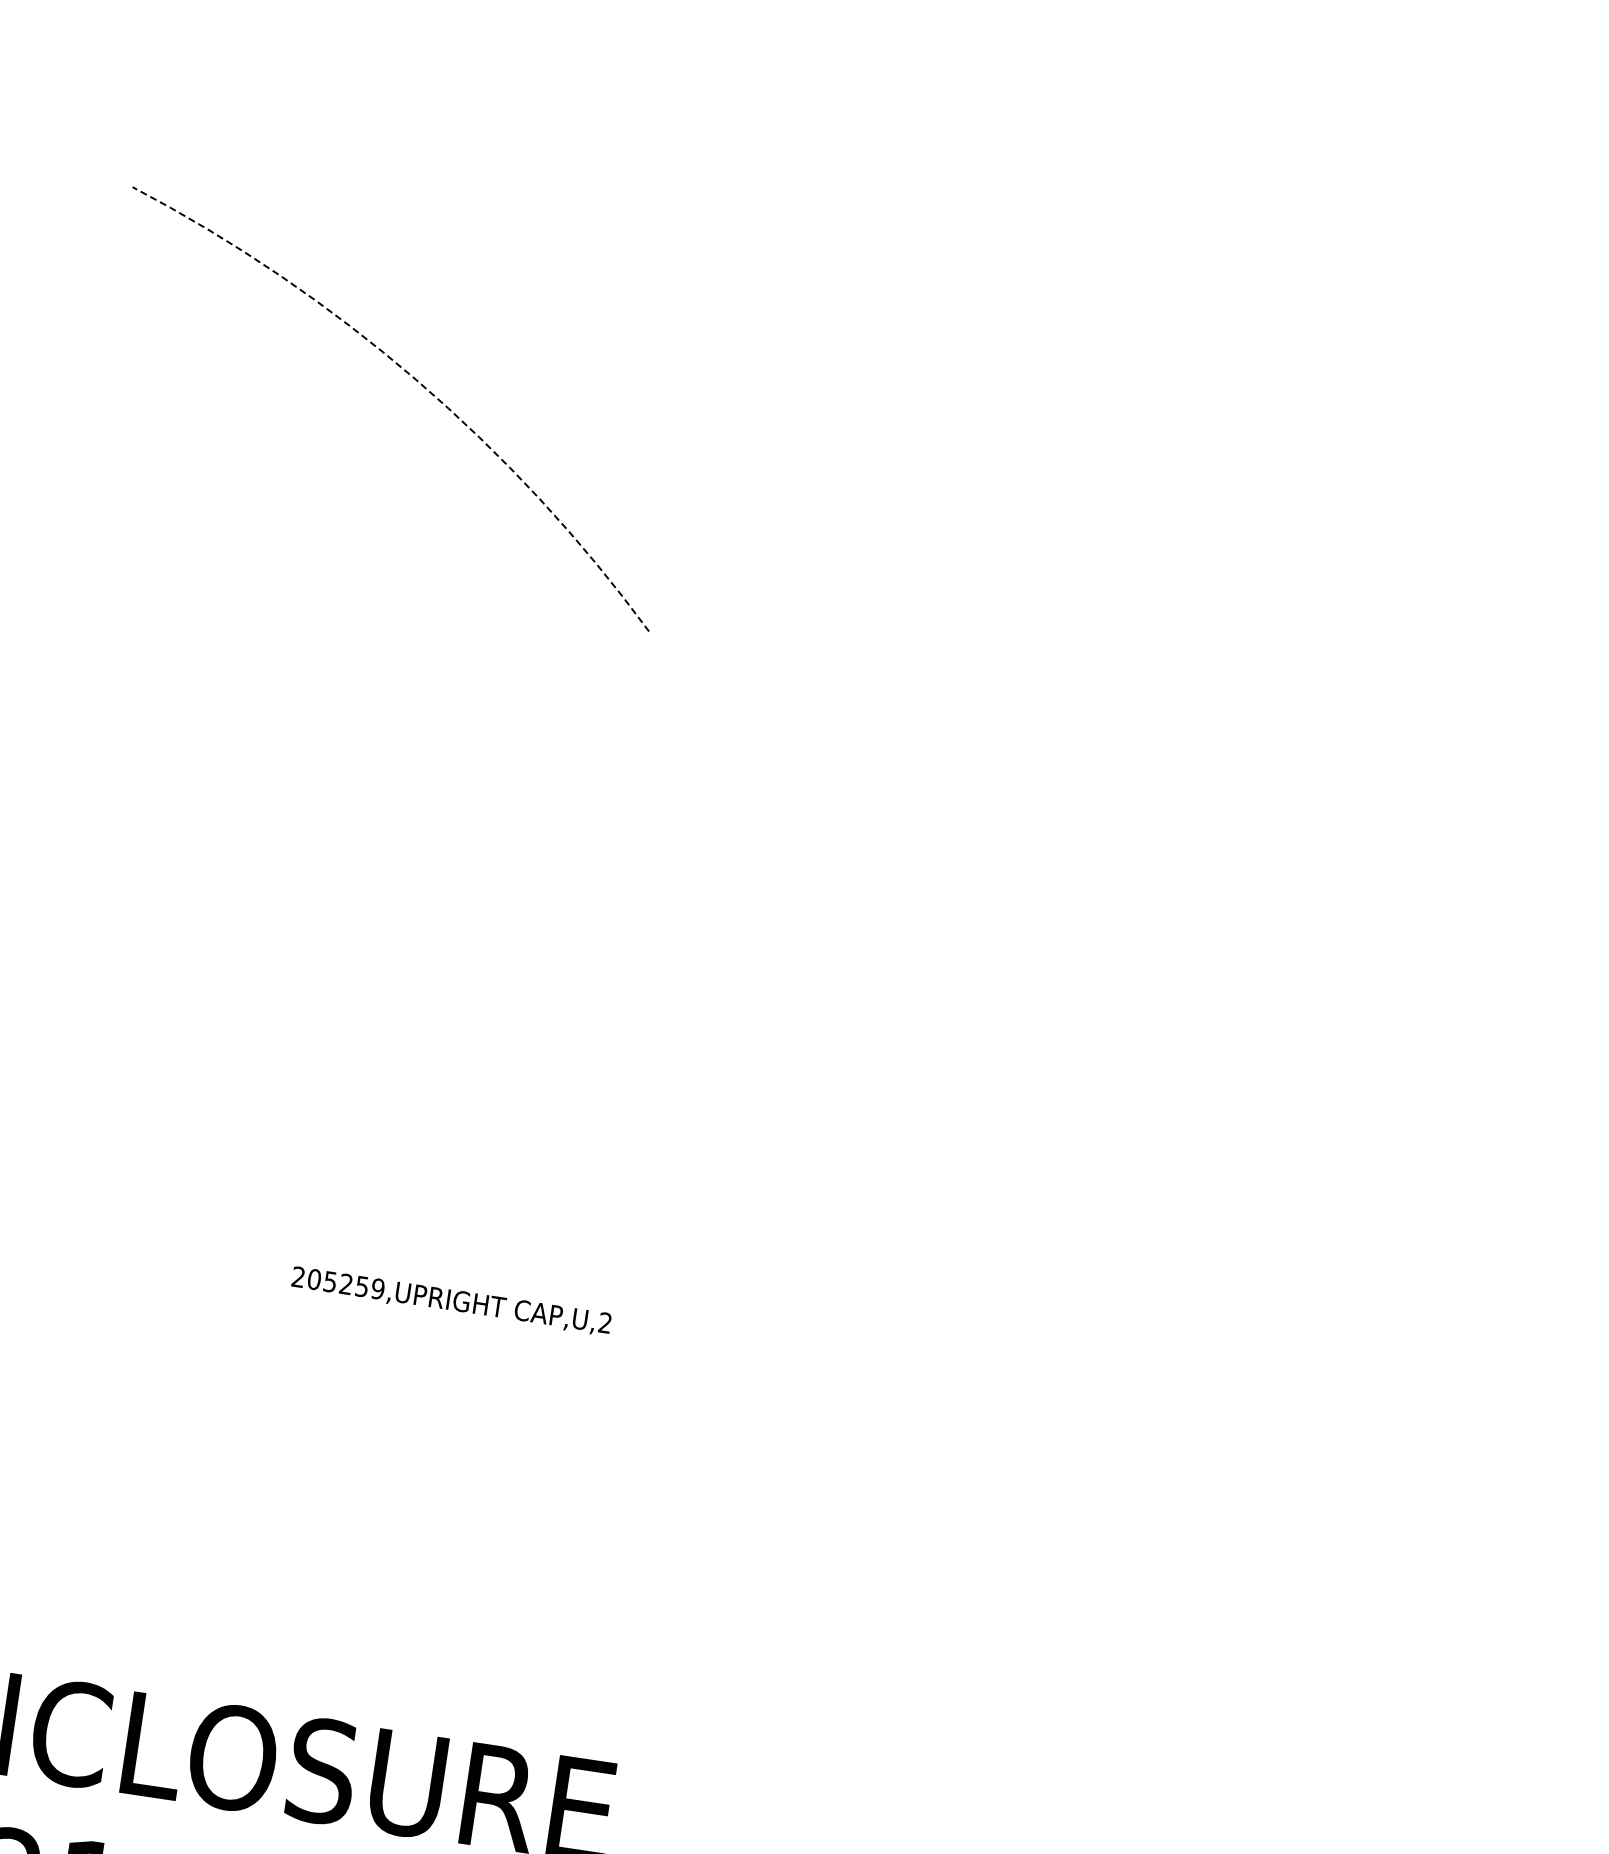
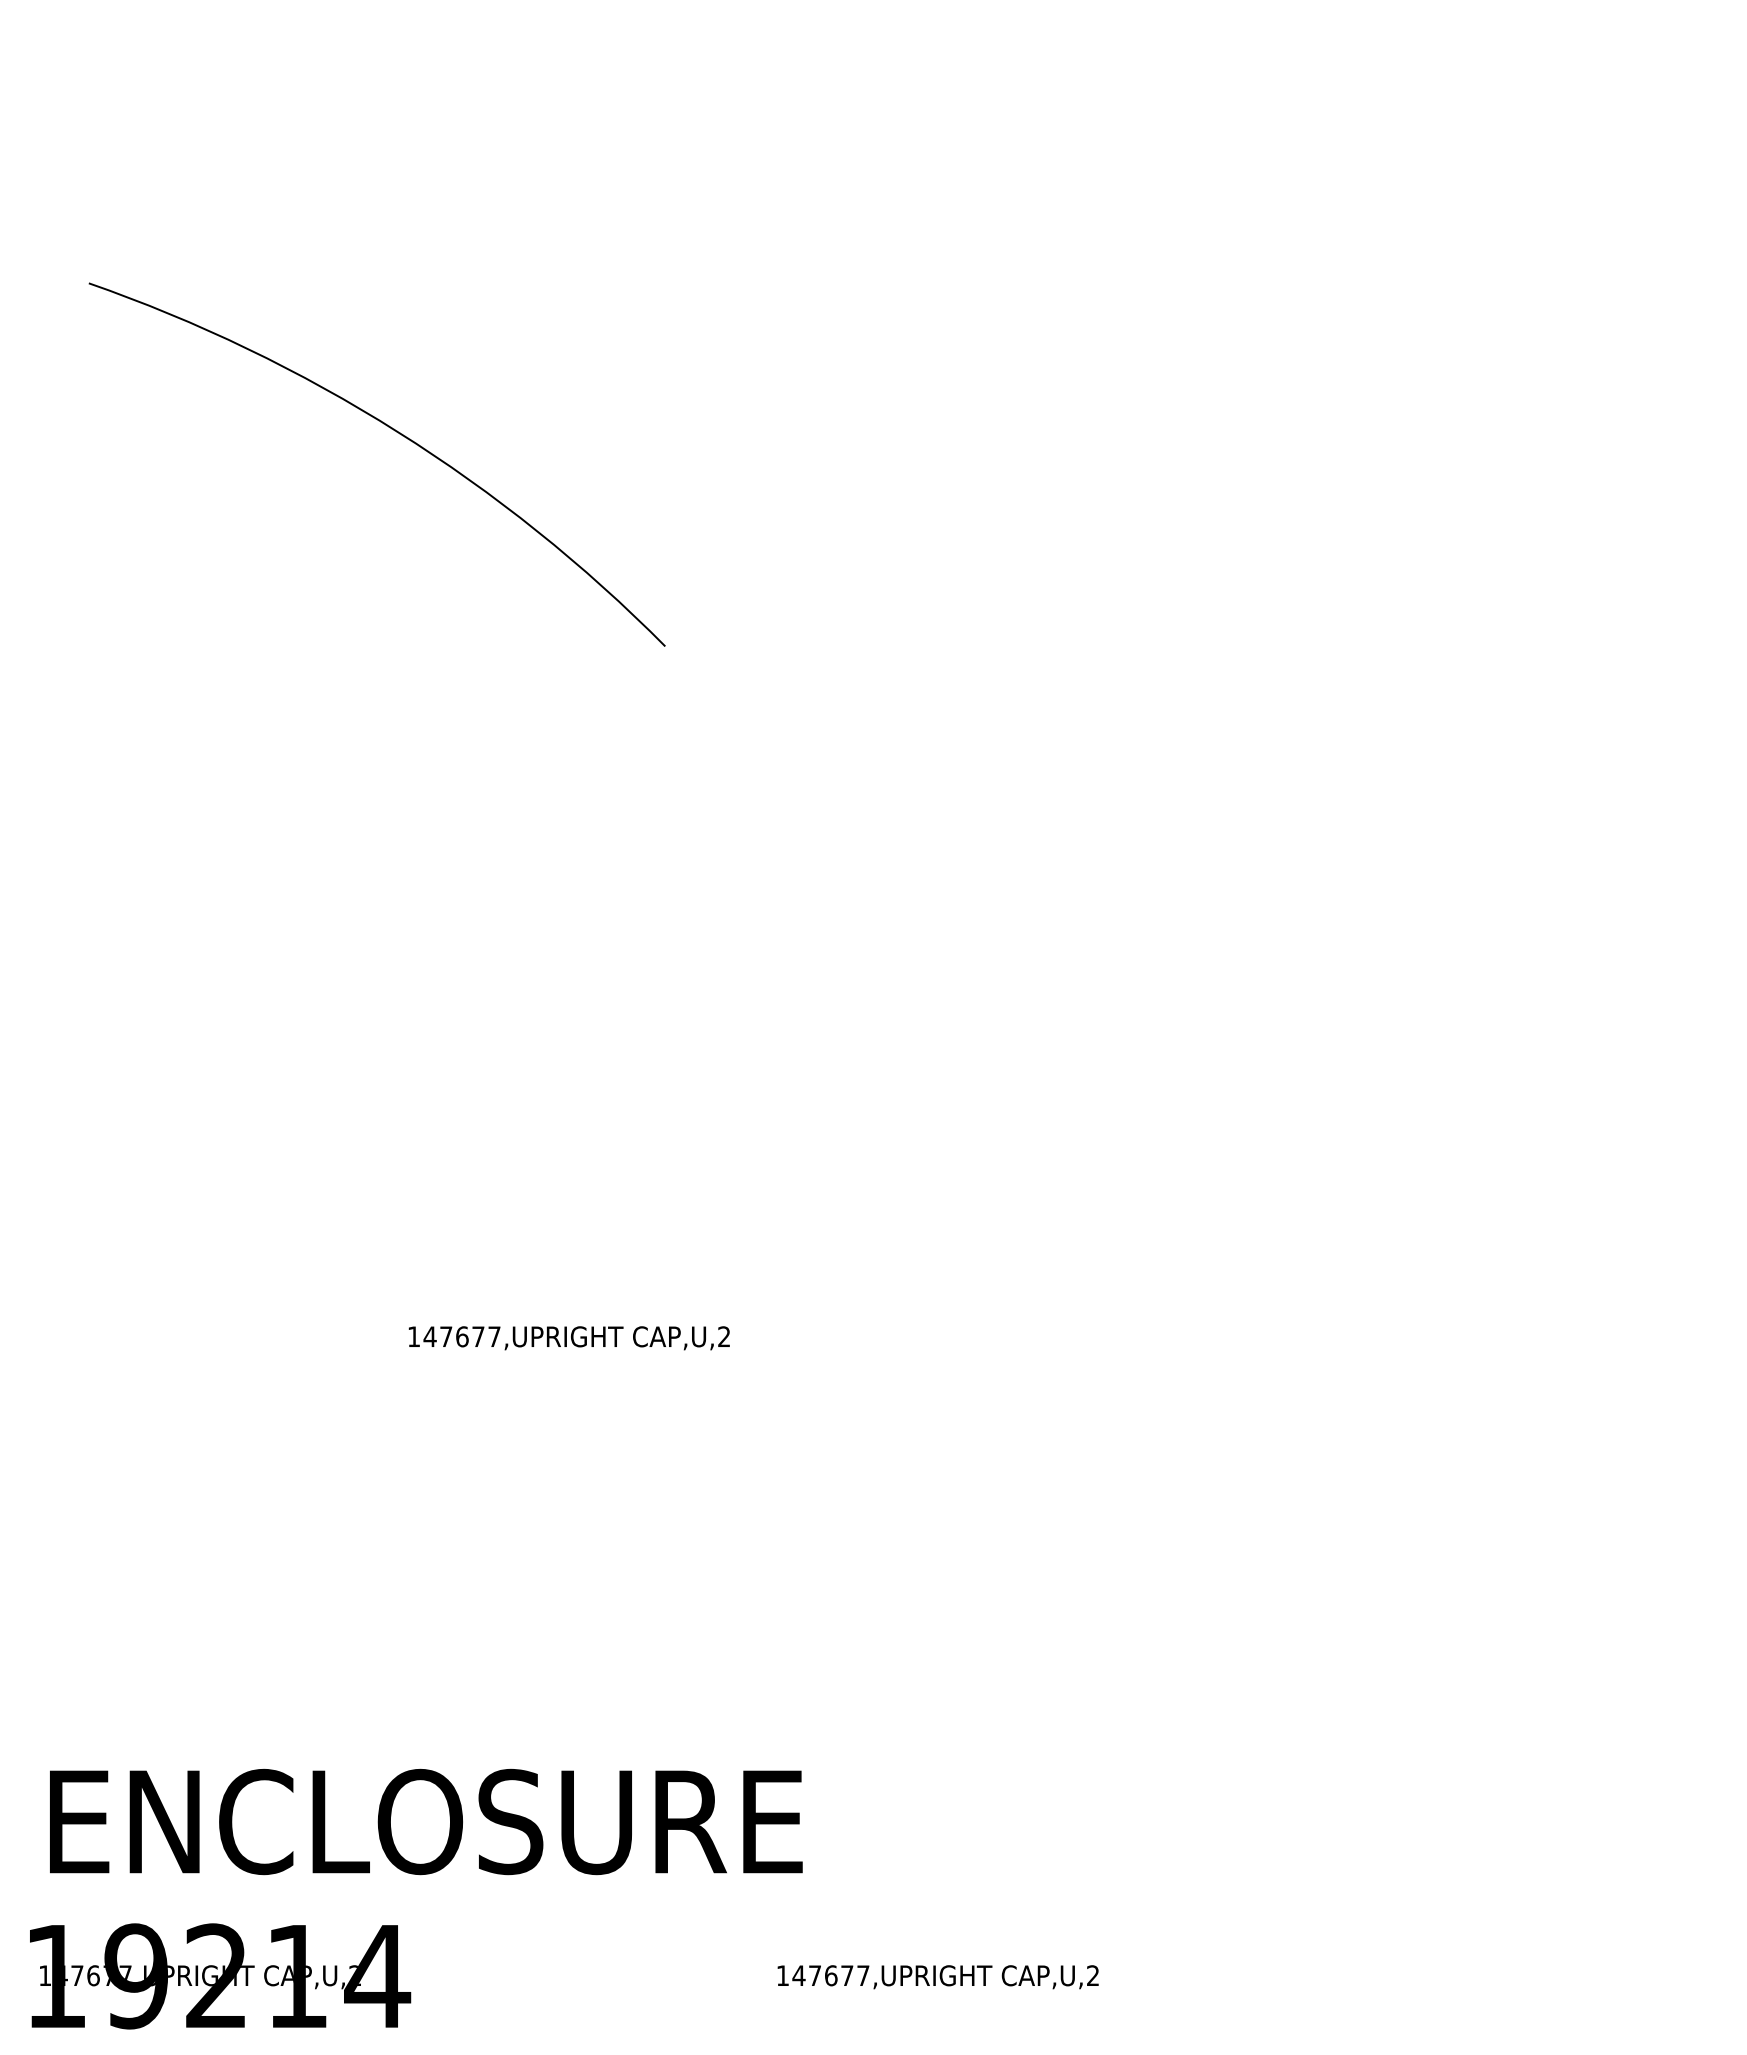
line: (415, 379) -> (397, 431), dashed -> solid
text: (338, 1282) -> (454, 1336), 205259,UPRIGHT -> 147677,UPRIGHT

